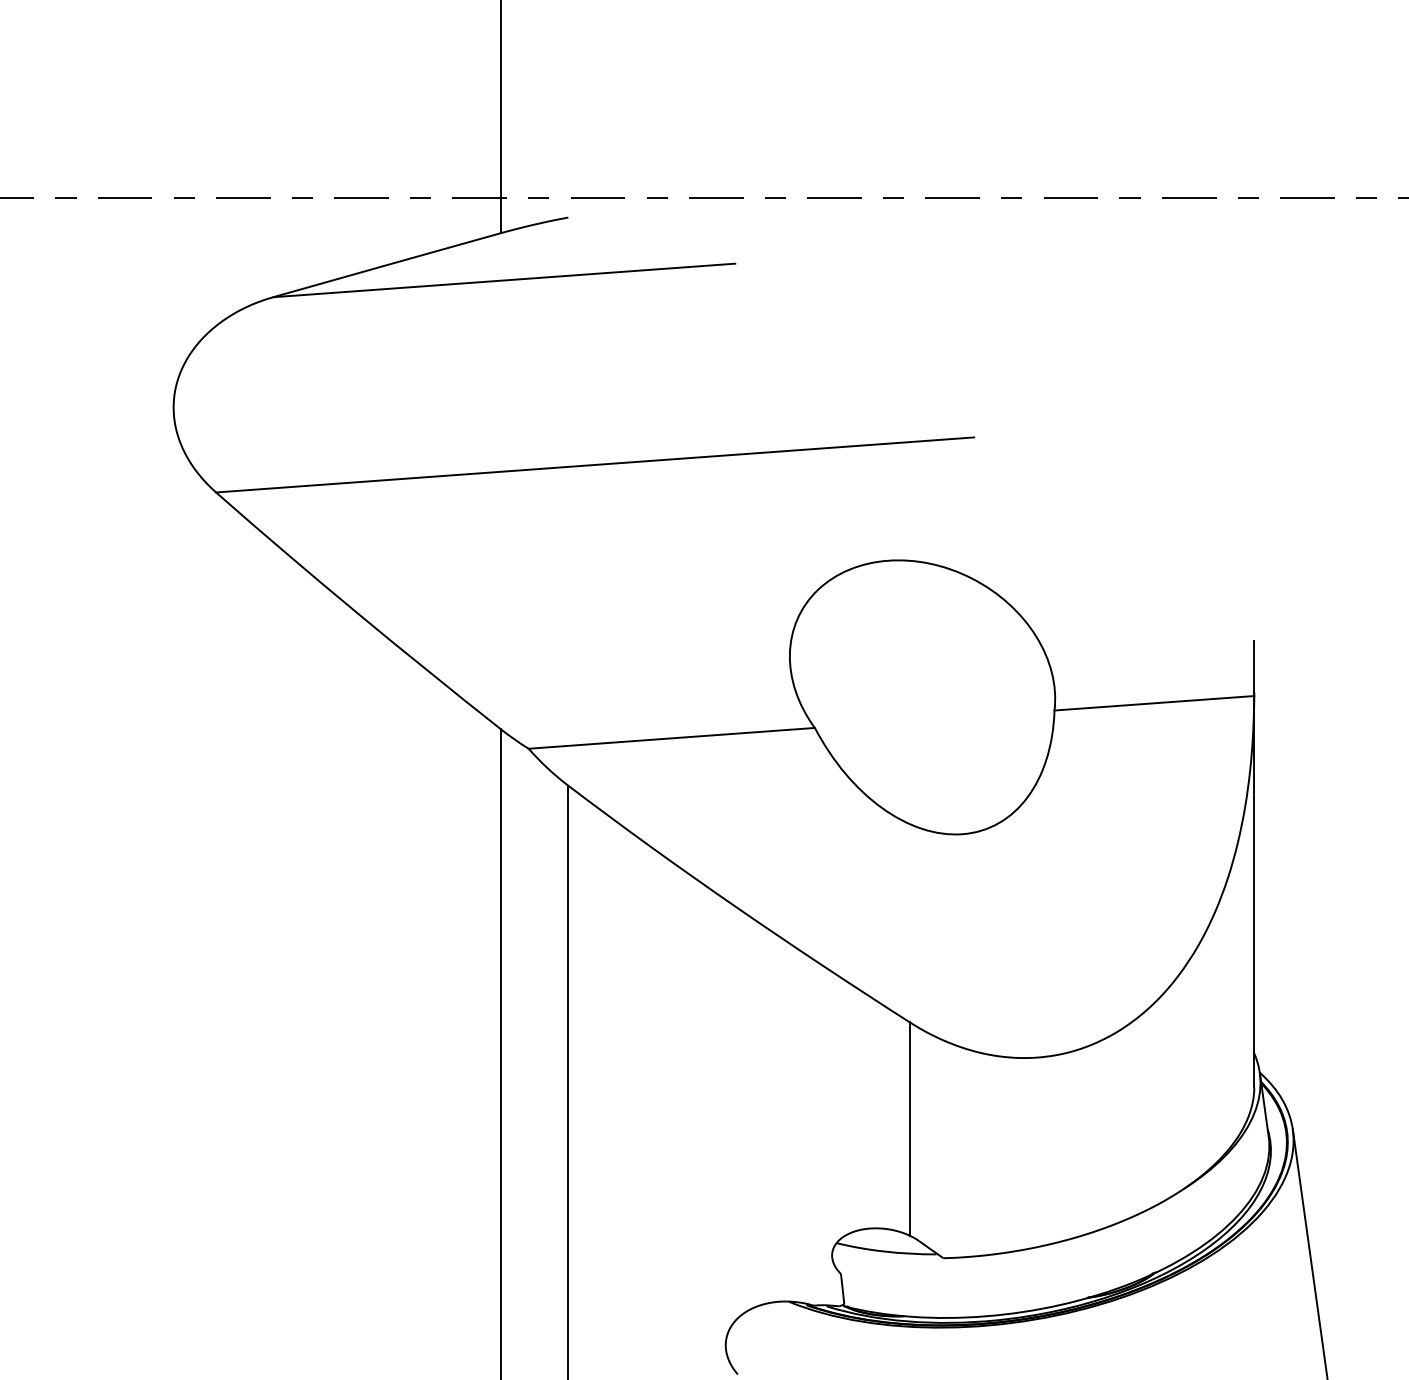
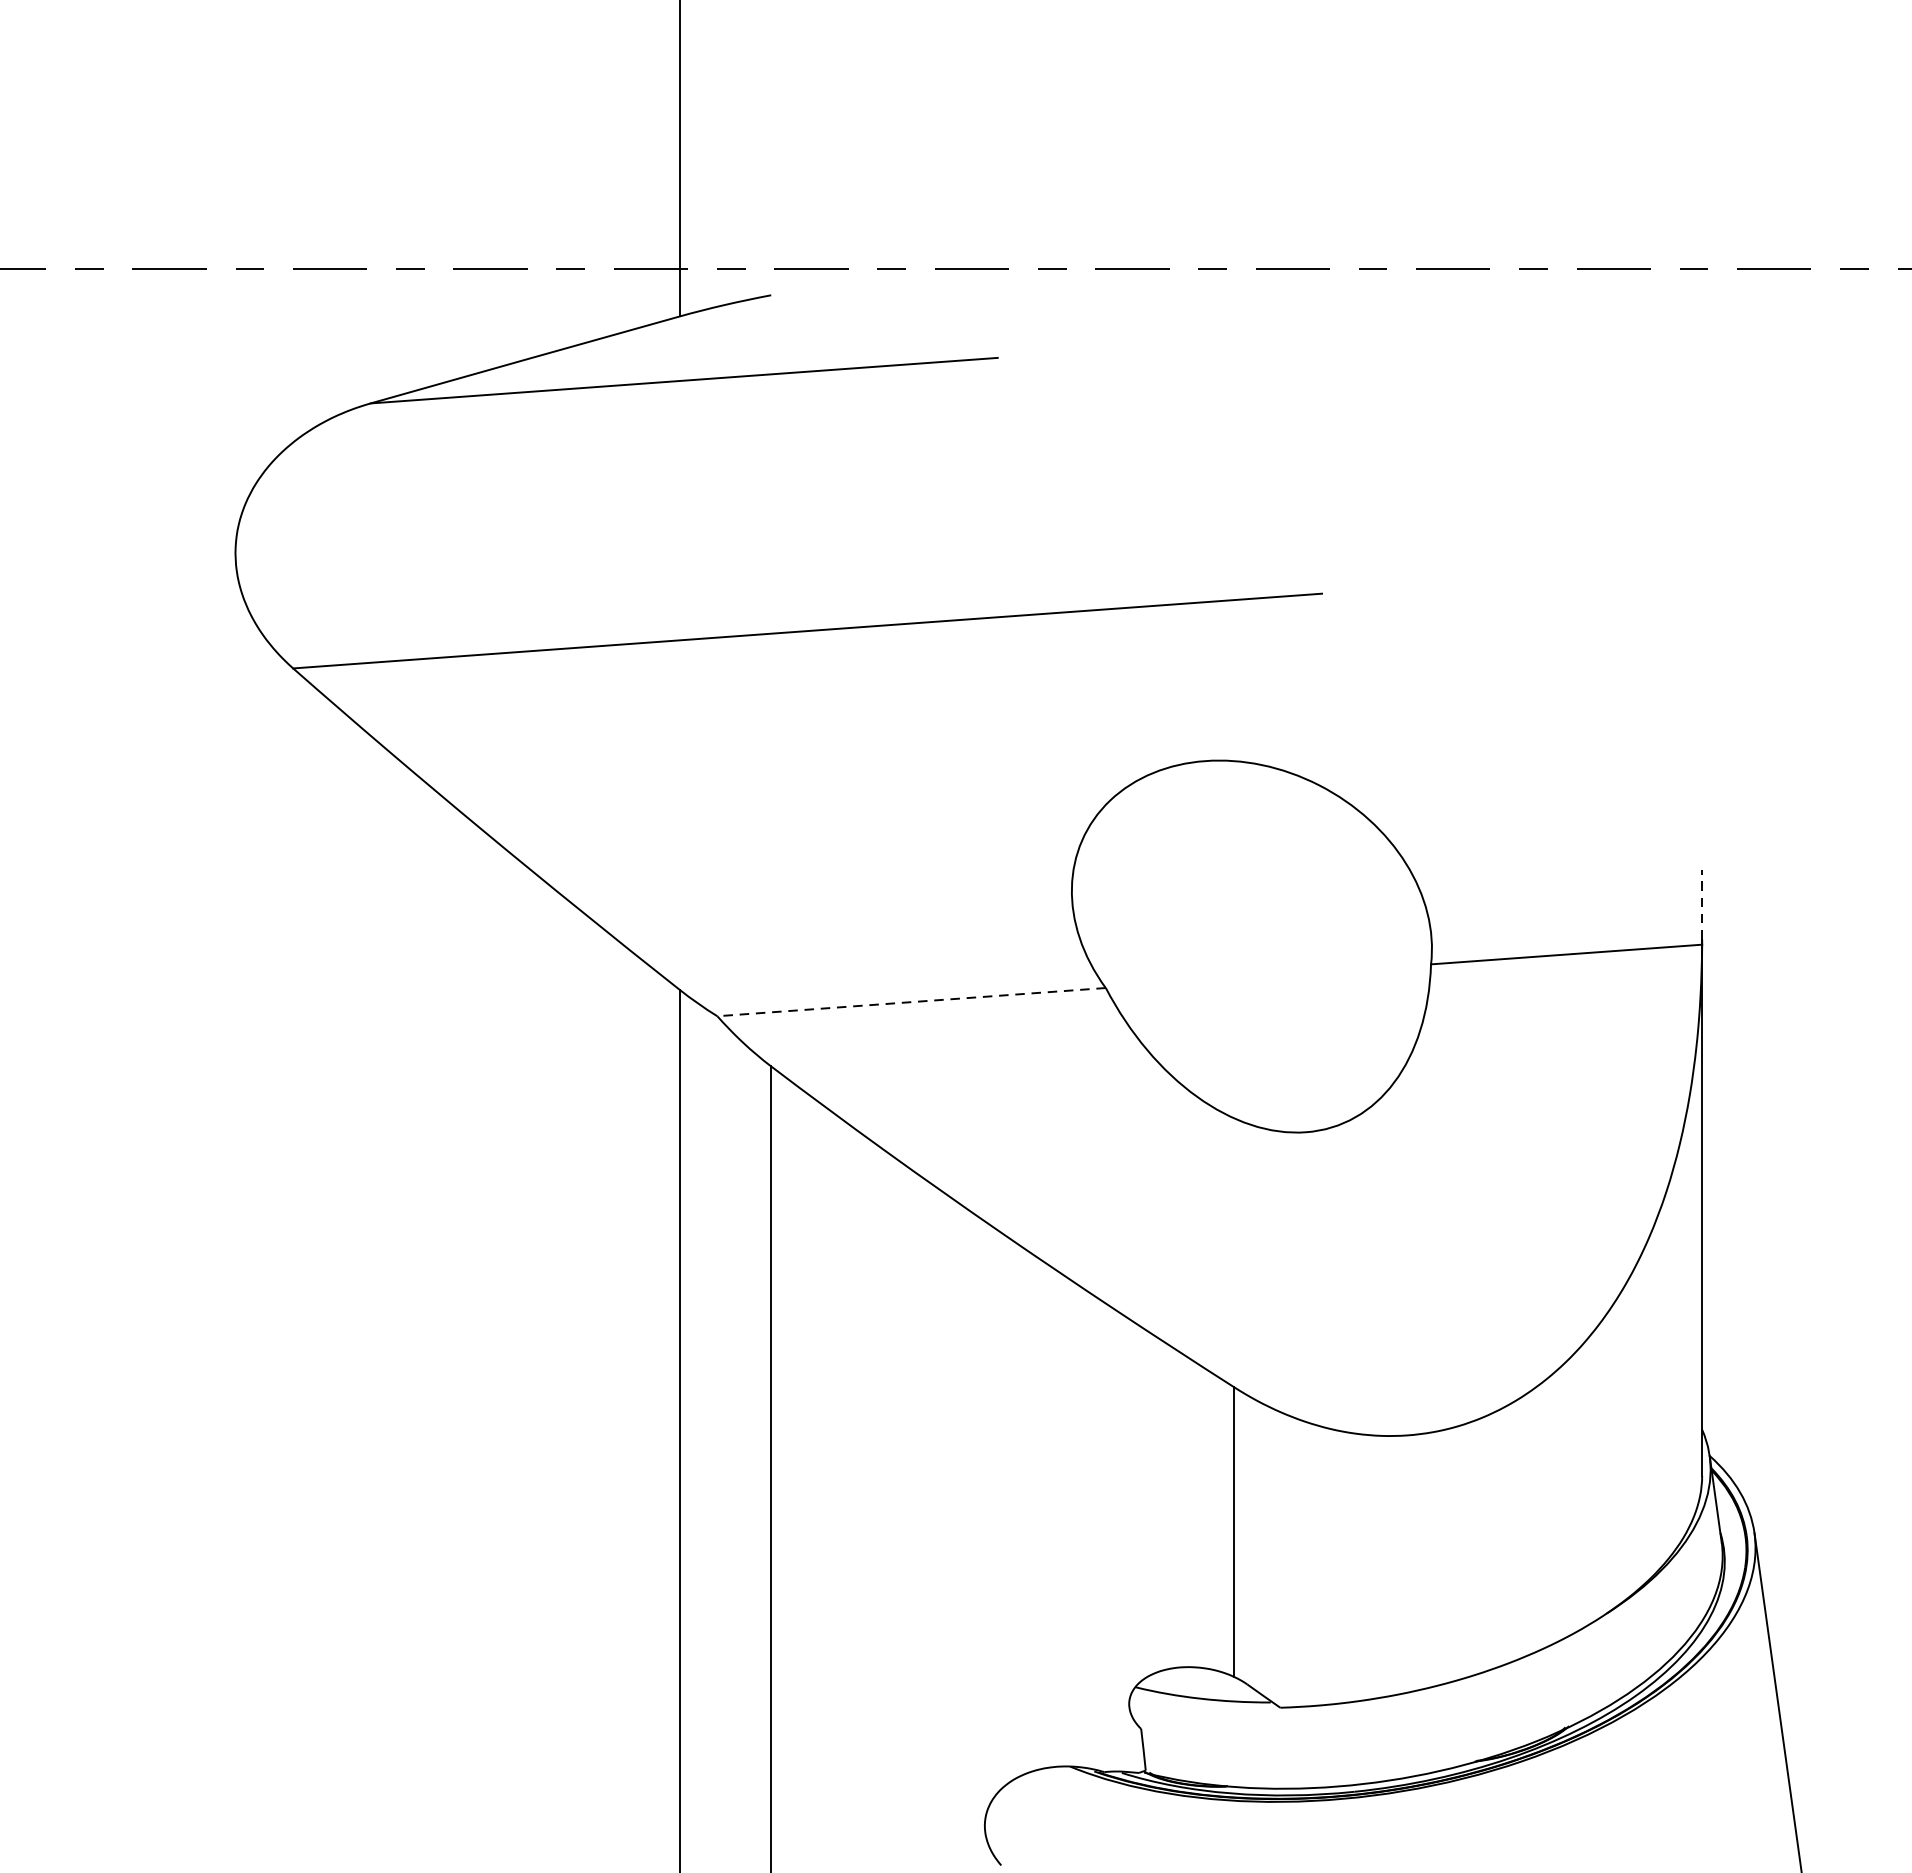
line: (1254, 666) -> (1702, 904), solid -> dashed
line: (671, 738) -> (911, 1002), solid -> dashed

